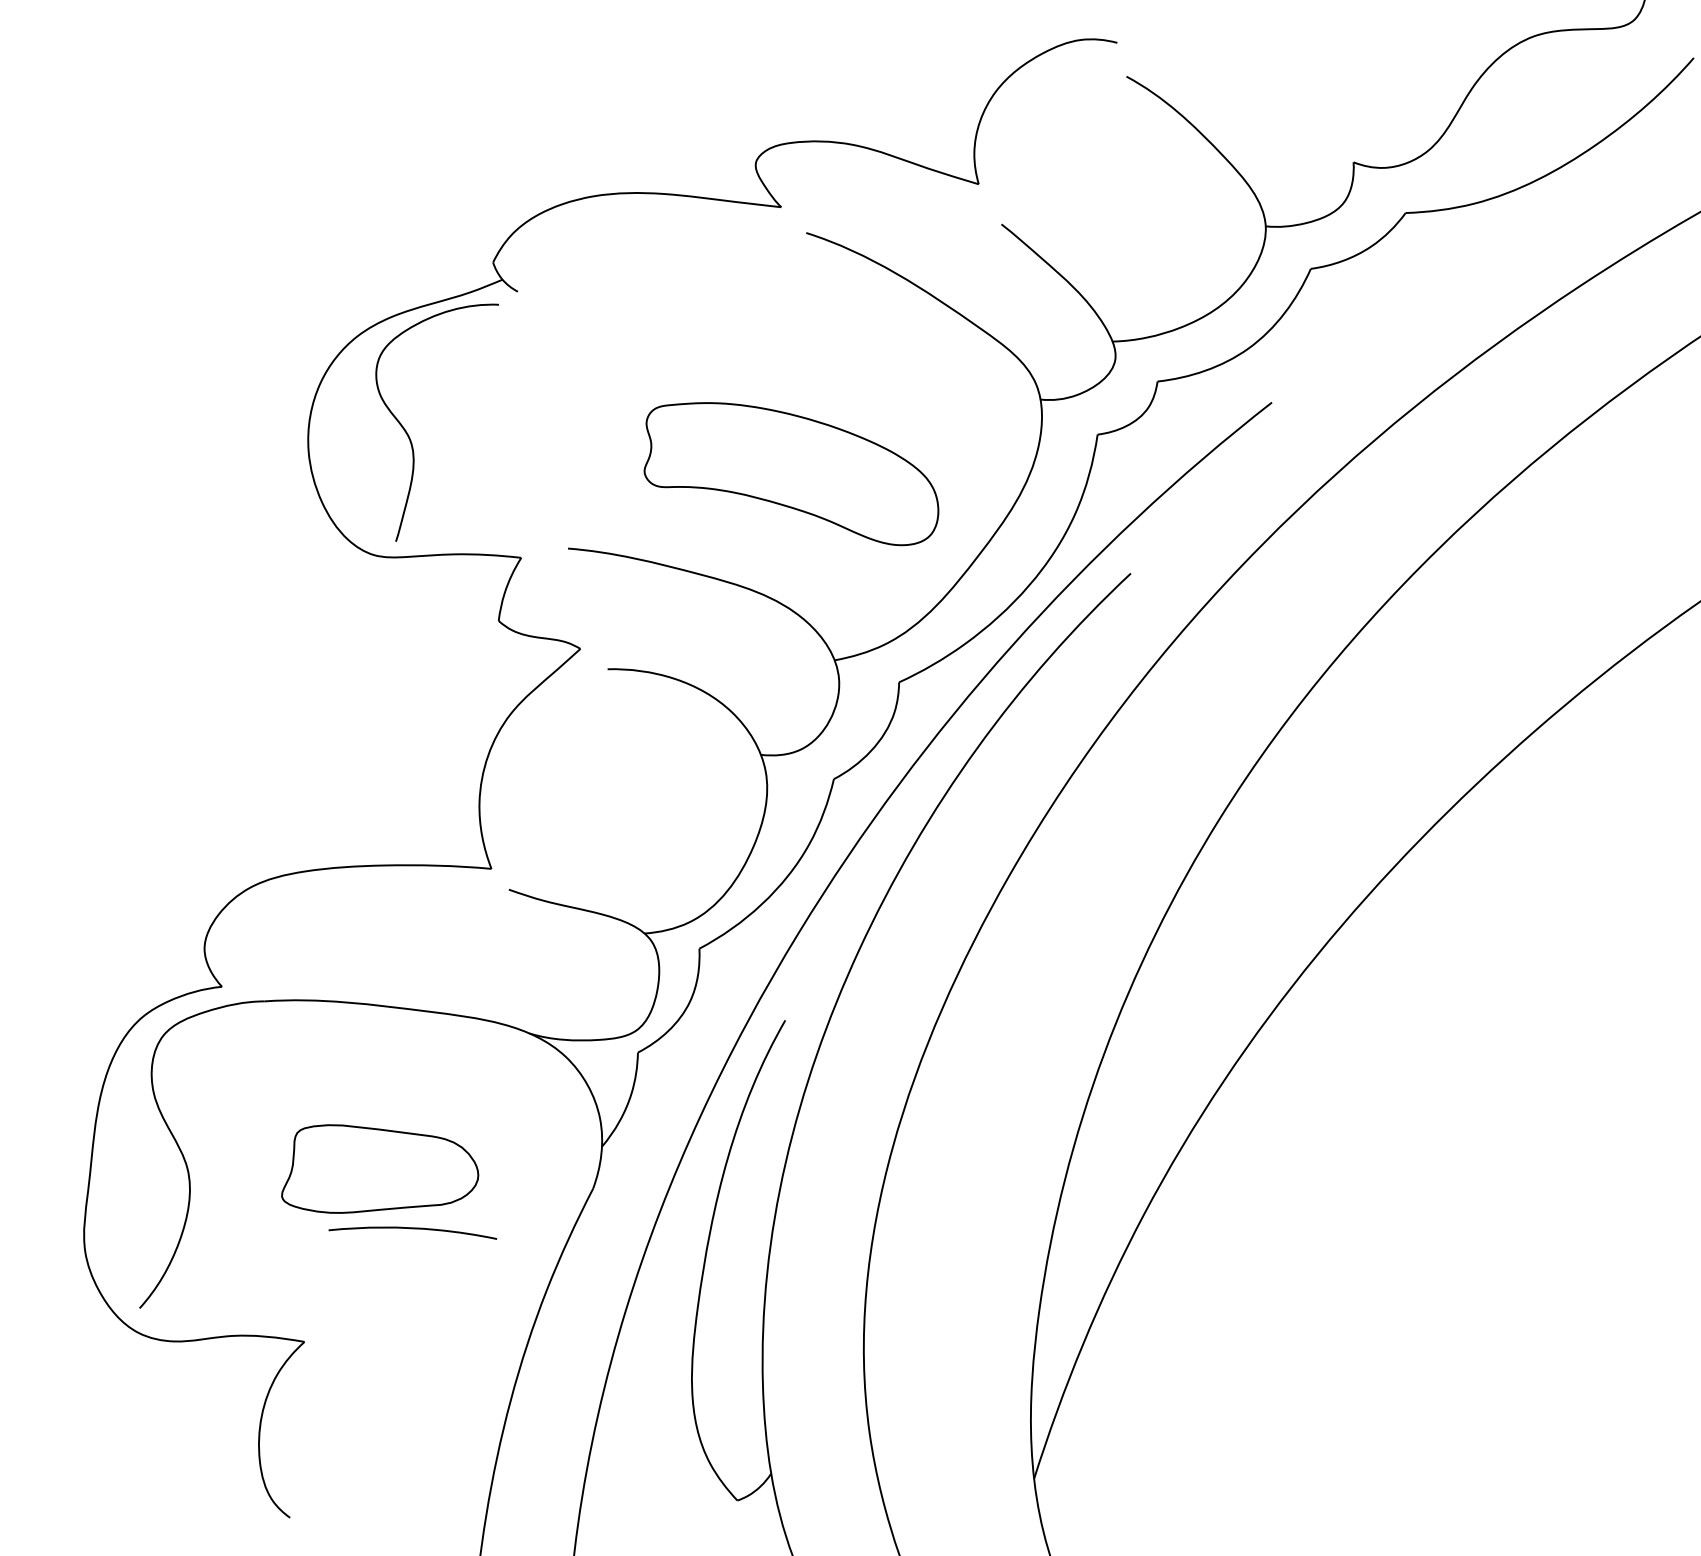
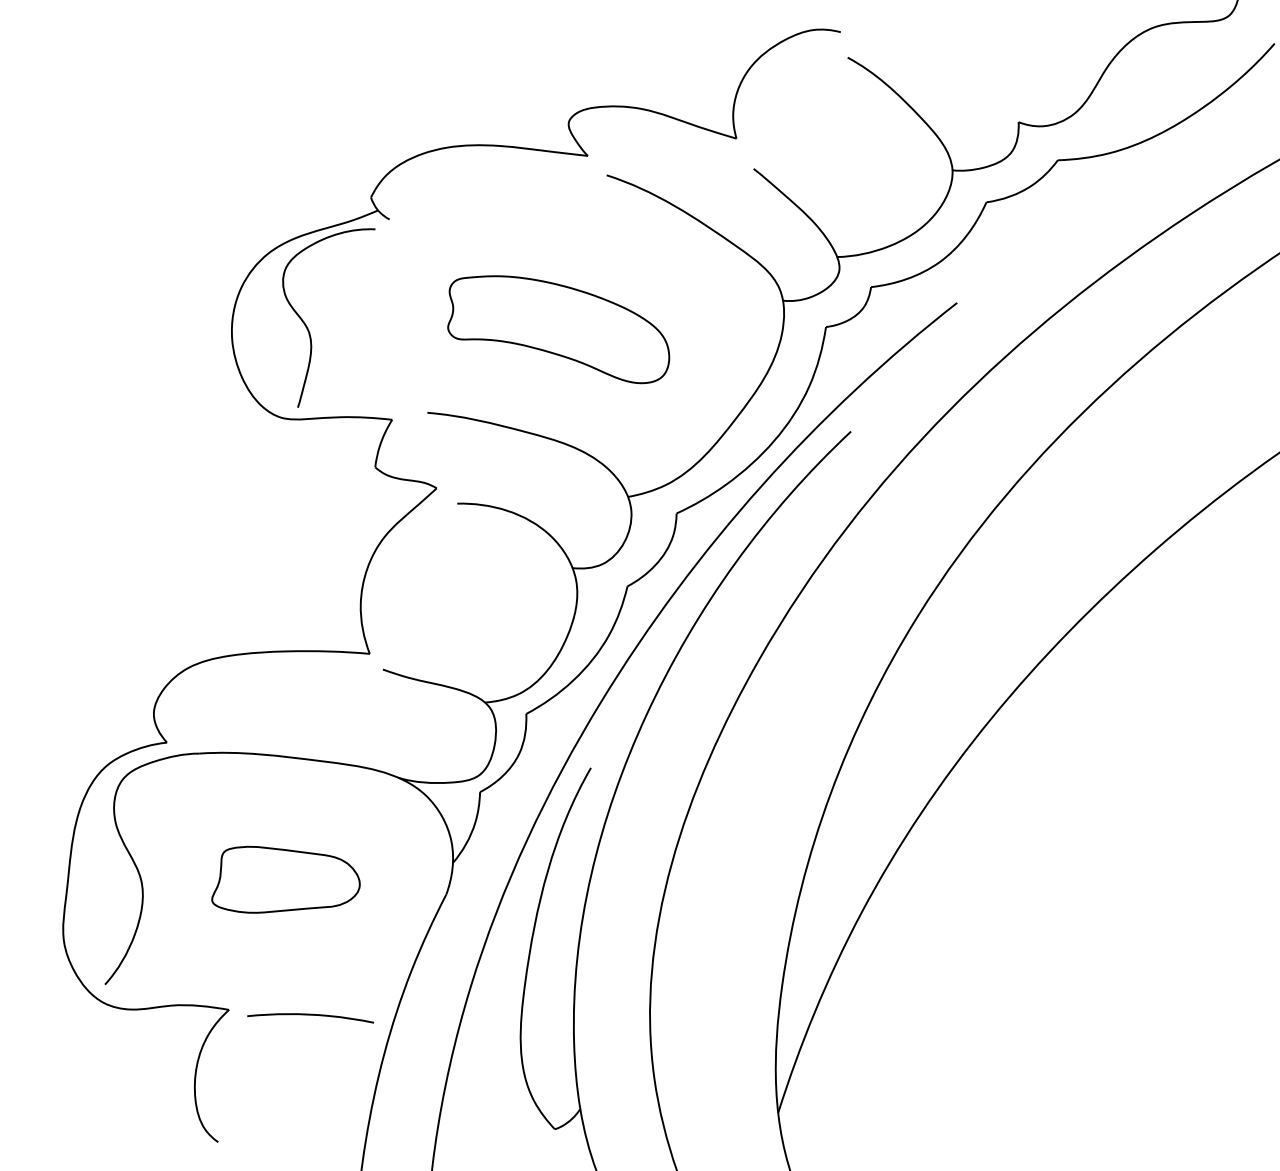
part: (791, 474) -> (558, 329), moved
curve: (412, 1229) -> (310, 1015), moved

